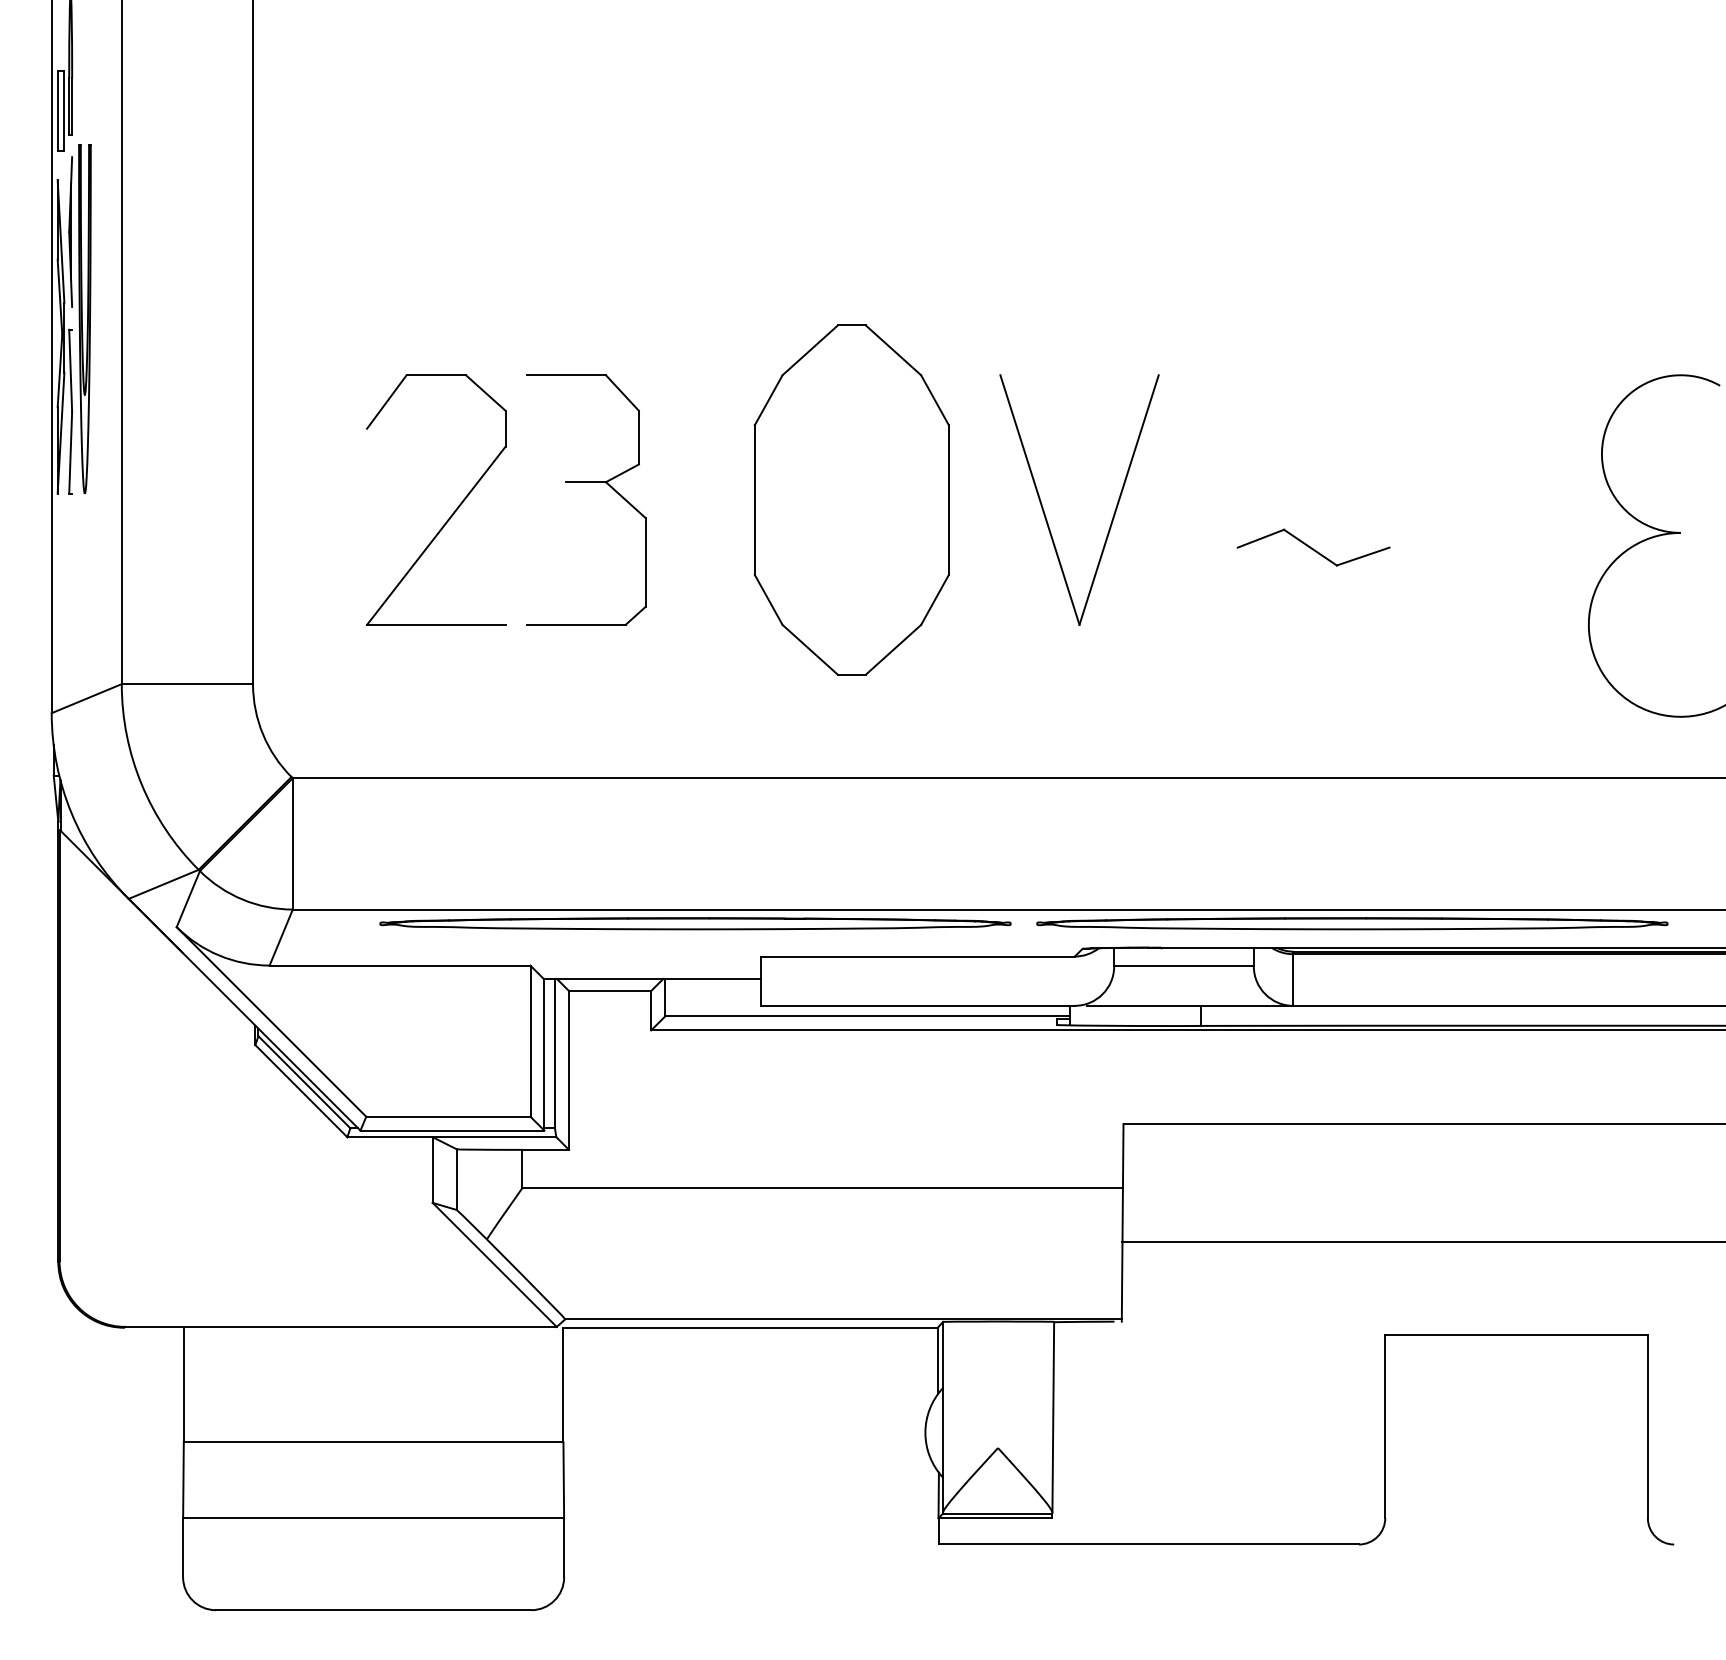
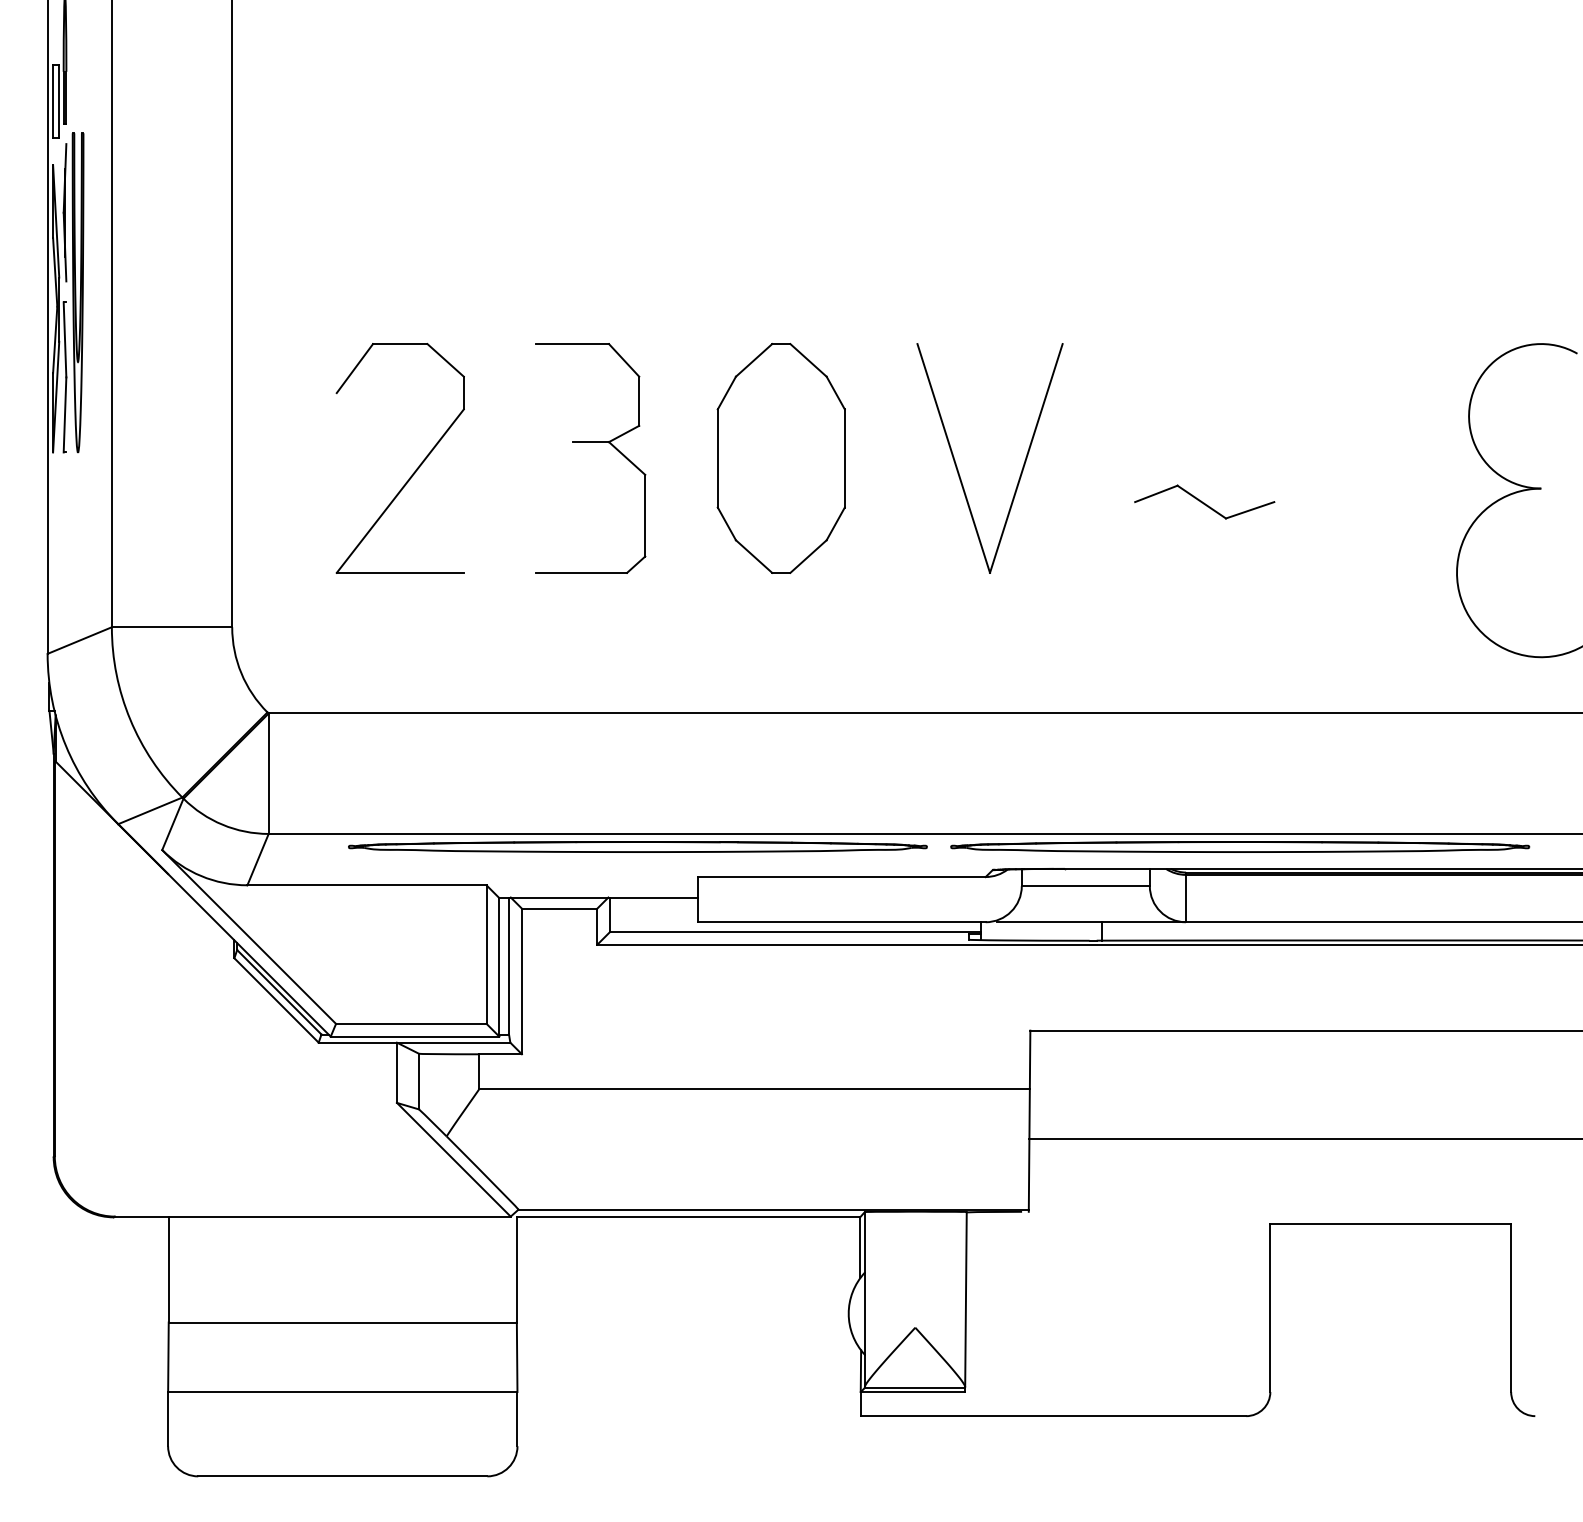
part: (586, 482) -> (591, 442), moved
part: (851, 499) -> (780, 457), size x0.71

